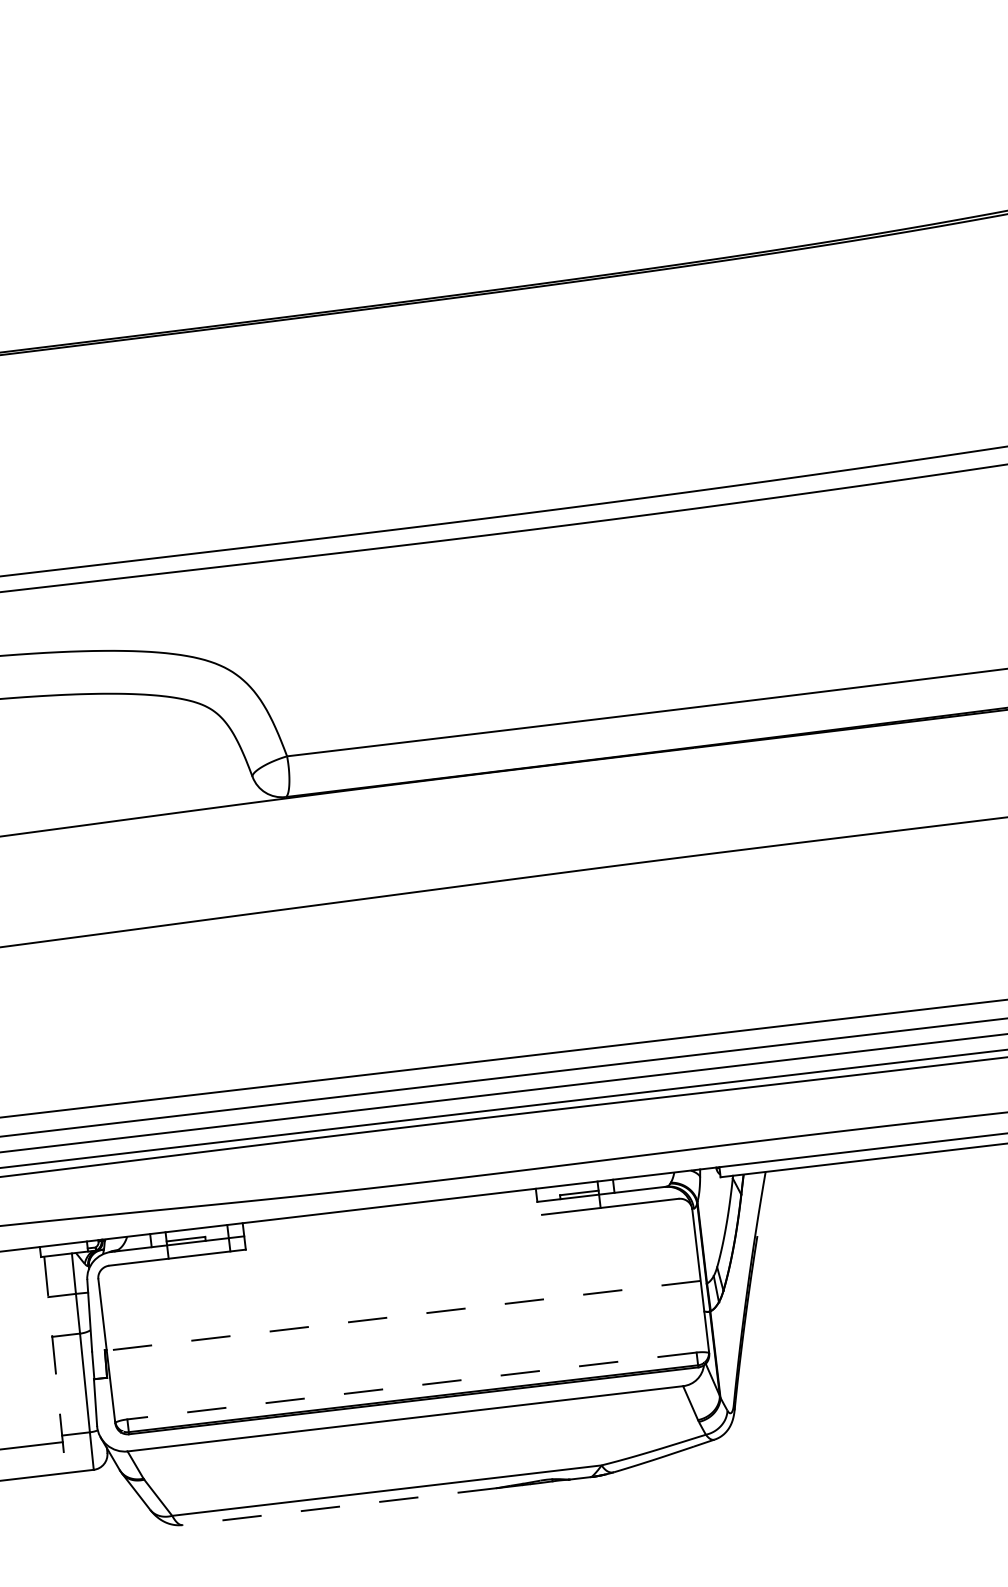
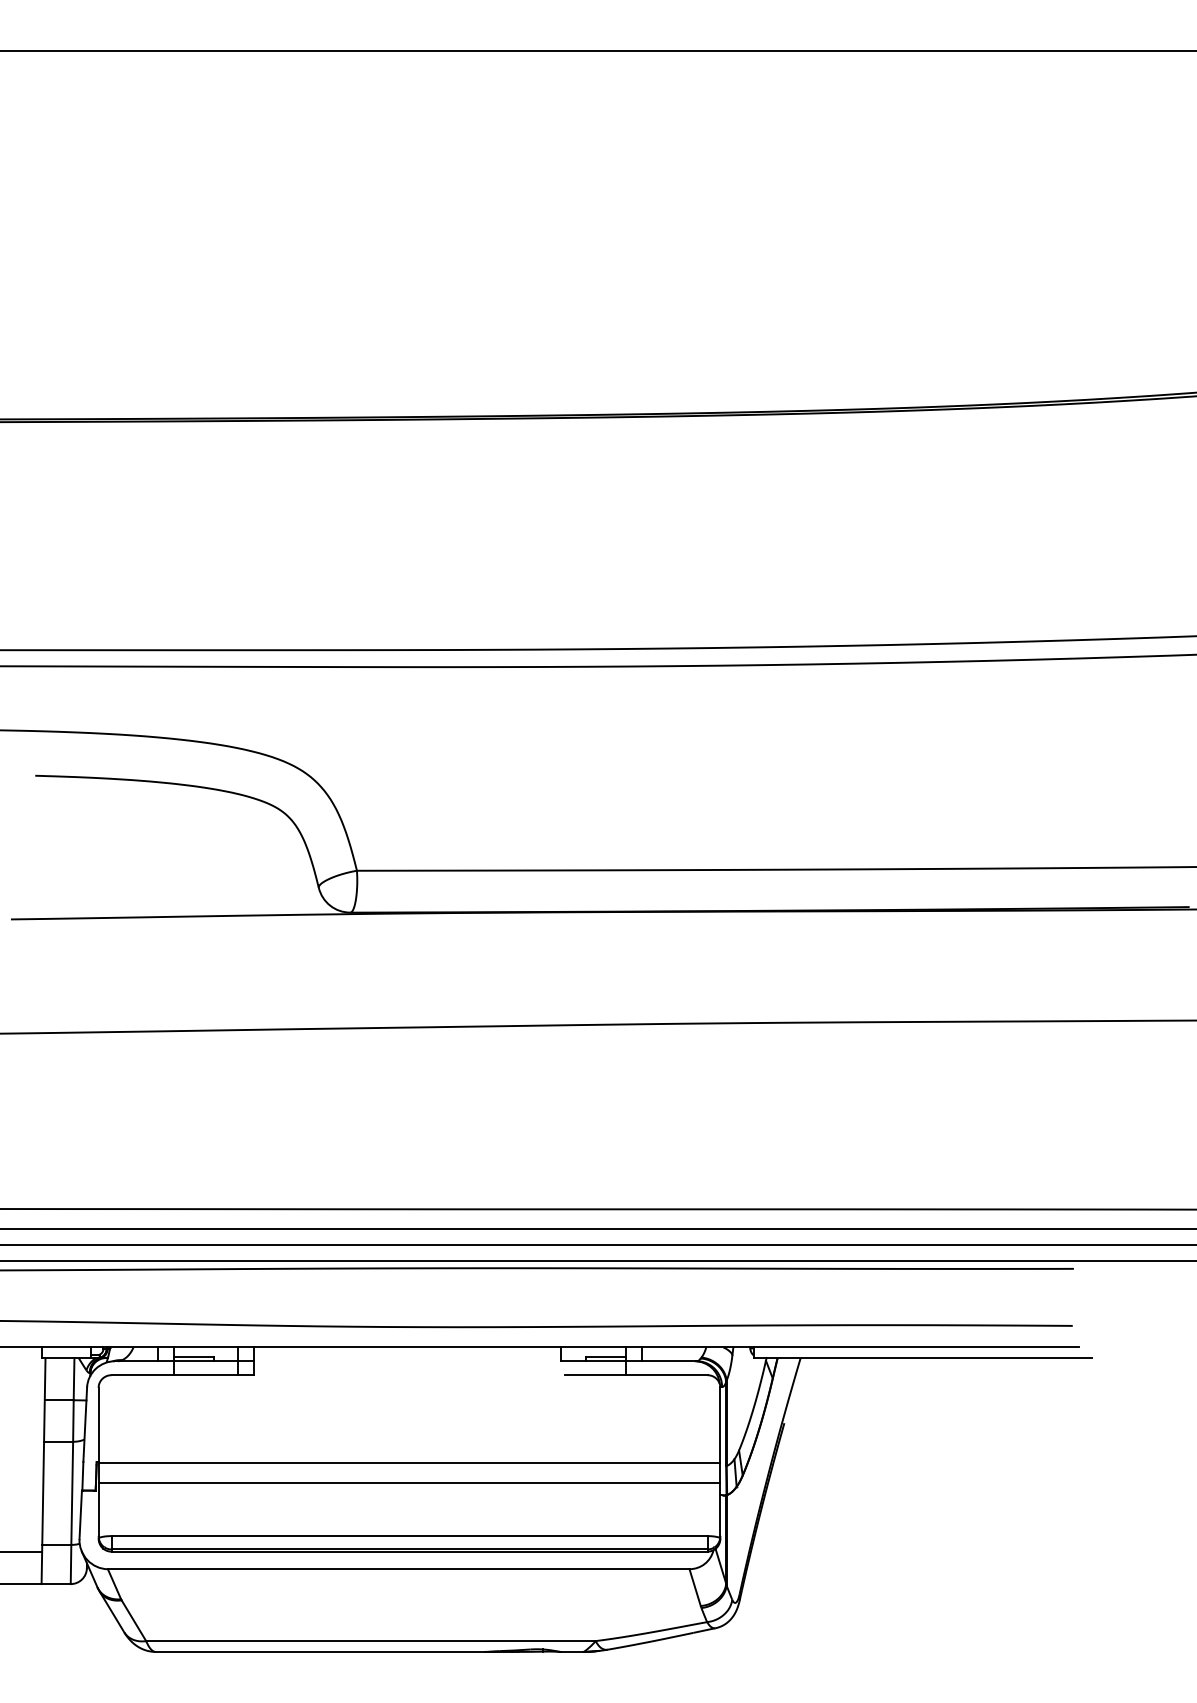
line: (403, 1315) -> (409, 1462), dashed -> solid
line: (405, 1334) -> (409, 1482), added
line: (55, 1365) -> (43, 1471), dashed -> solid
line: (412, 1386) -> (409, 1536), dashed -> solid
line: (338, 1506) -> (319, 1651), dashed -> solid

